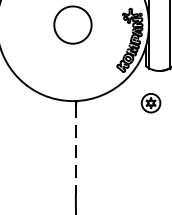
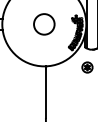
line: (75, 150) -> (45, 93), dashed -> solid

